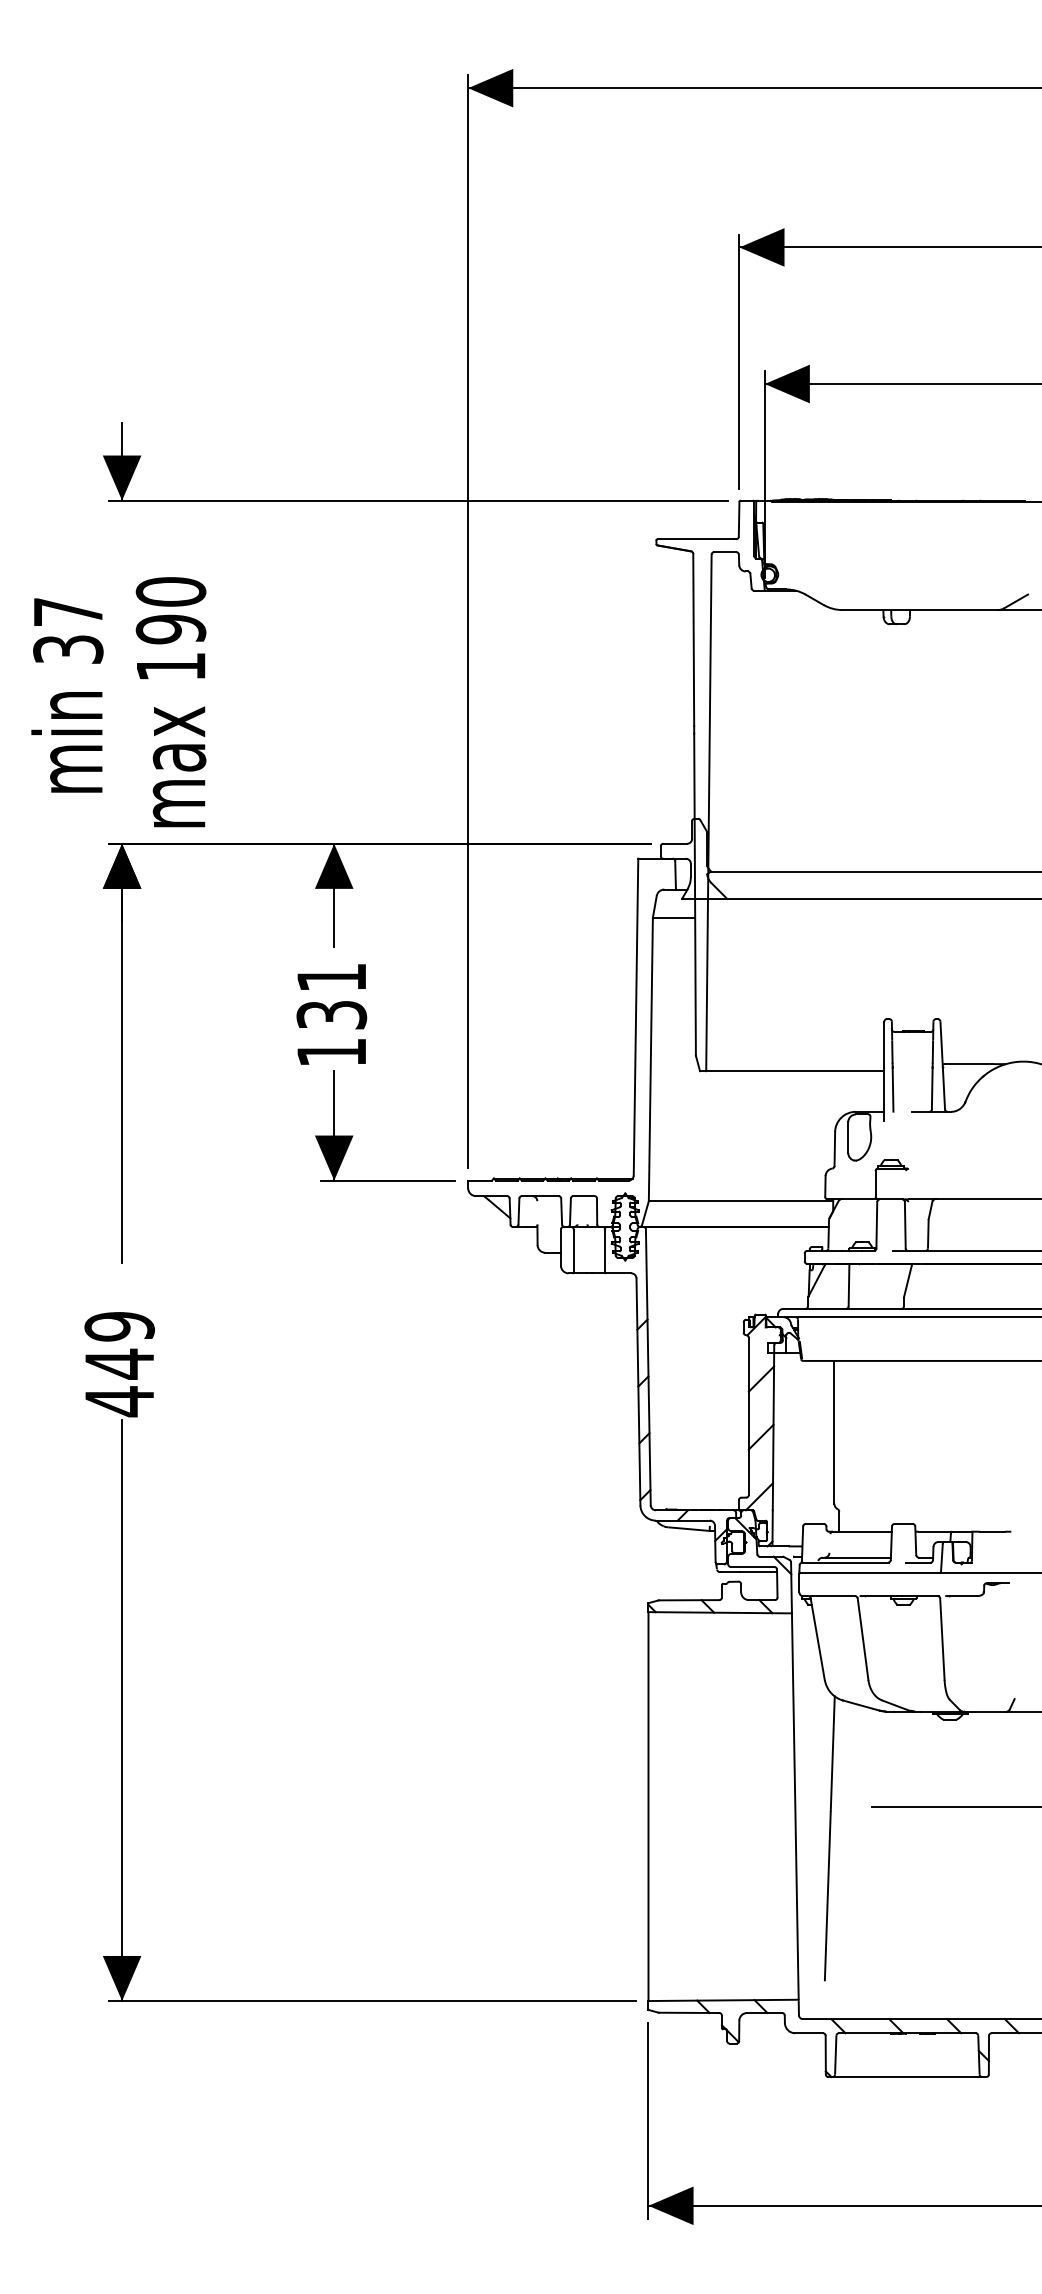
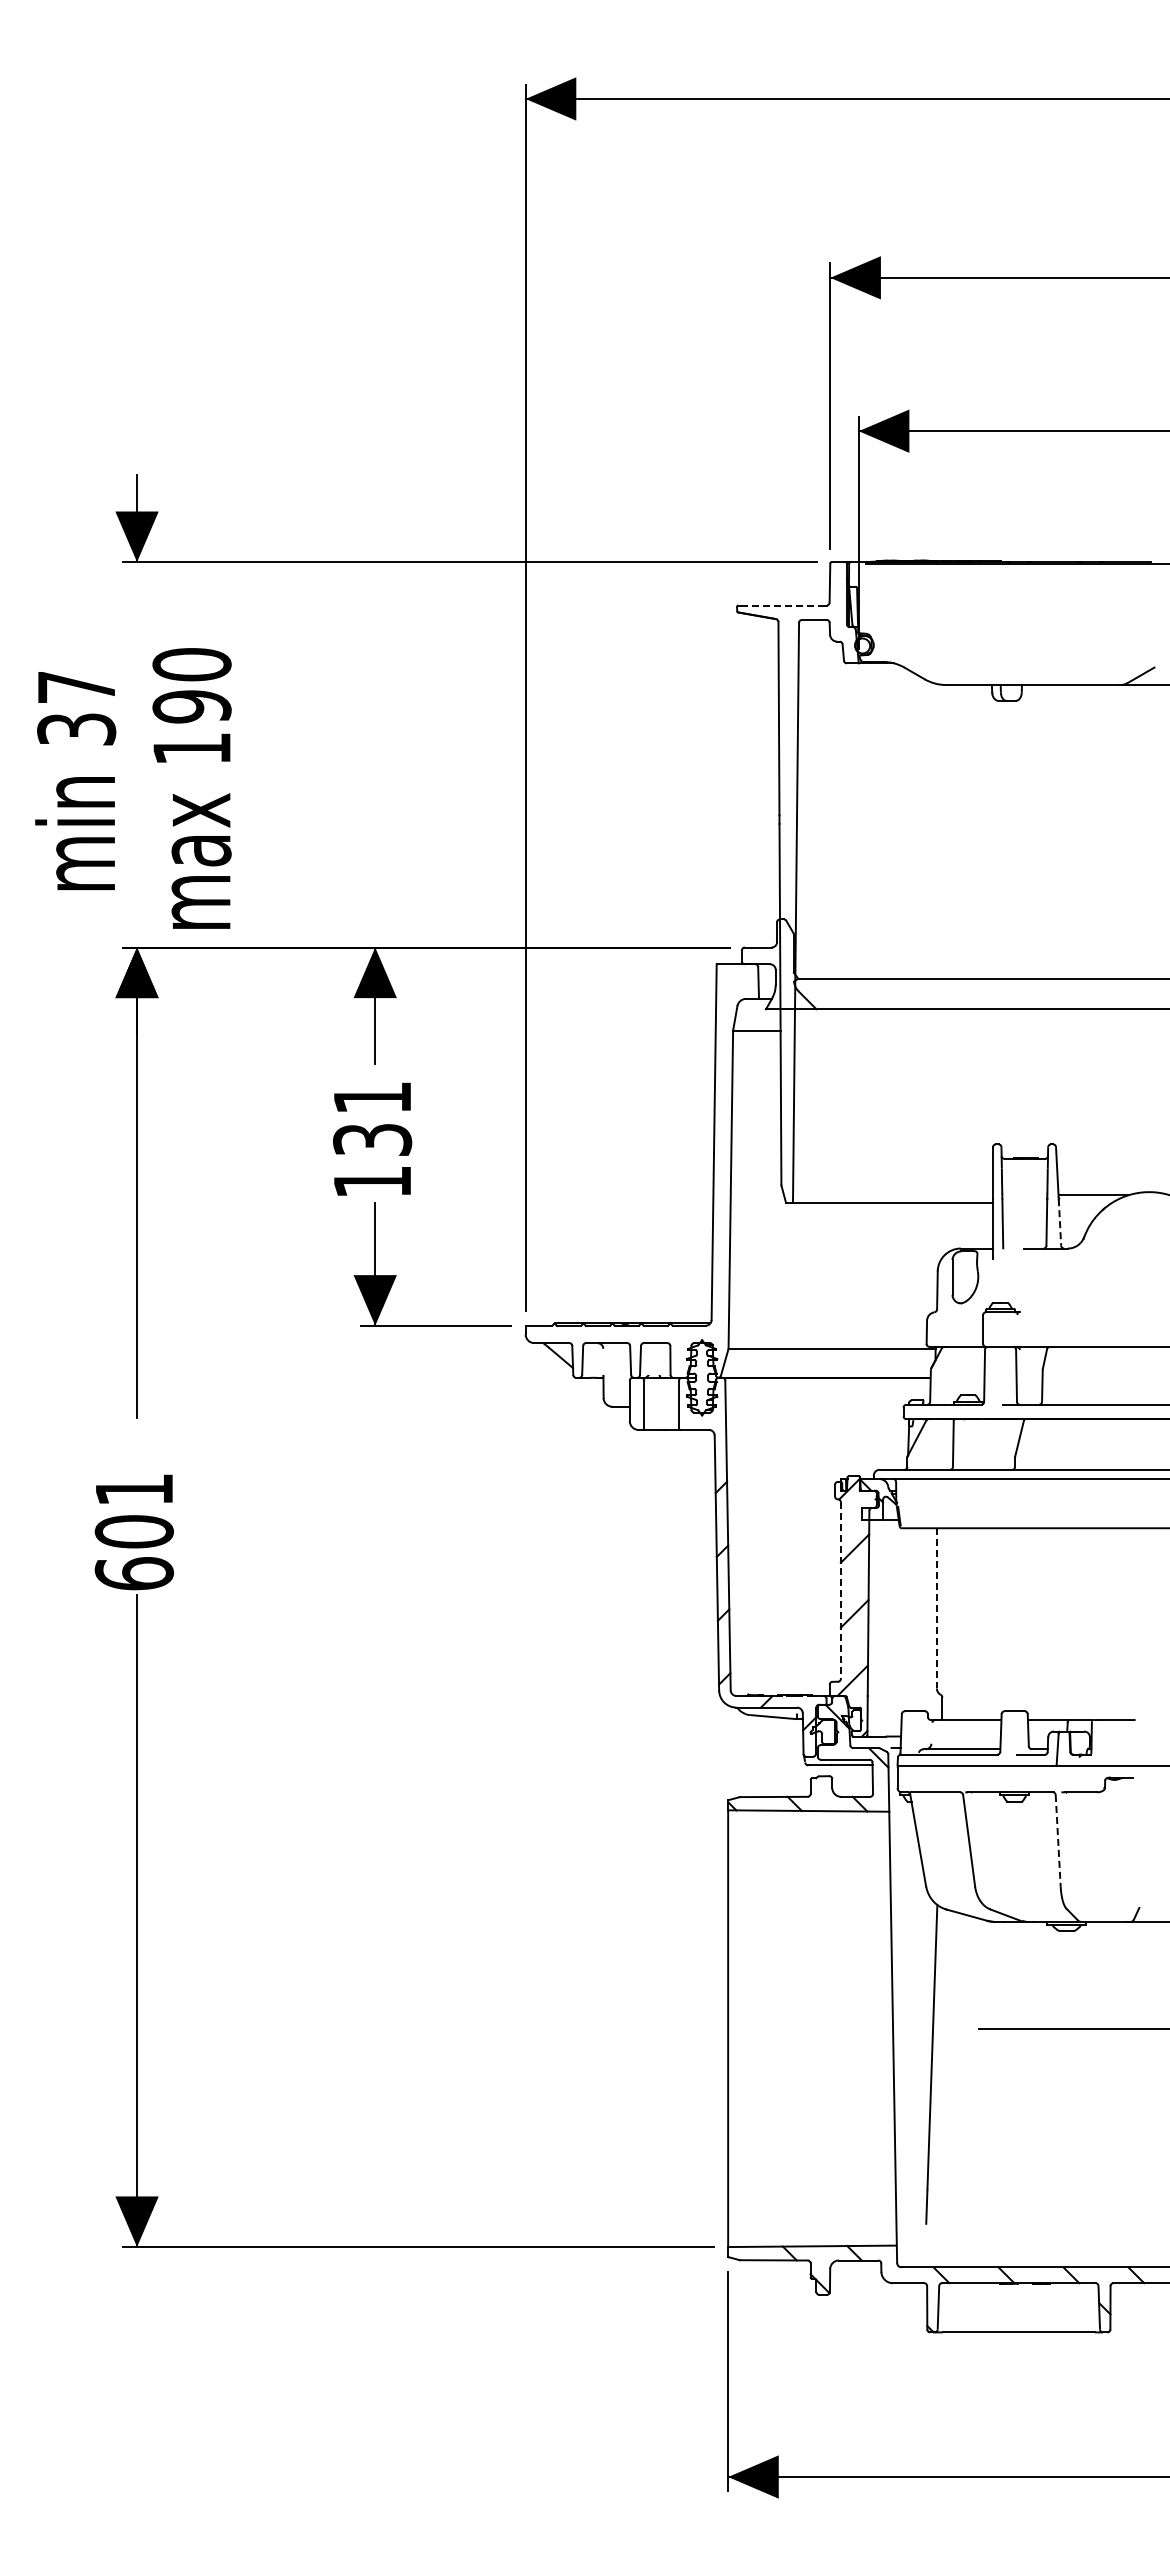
line: (697, 539) -> (783, 605), solid -> dashed
line: (943, 1089) -> (1059, 1223), solid -> dashed
text: (119, 1364) -> (134, 1532), 449 -> 601
line: (748, 1417) -> (840, 1591), solid -> dashed
line: (834, 1432) -> (936, 1608), solid -> dashed
line: (942, 1639) -> (1058, 1840), solid -> dashed

